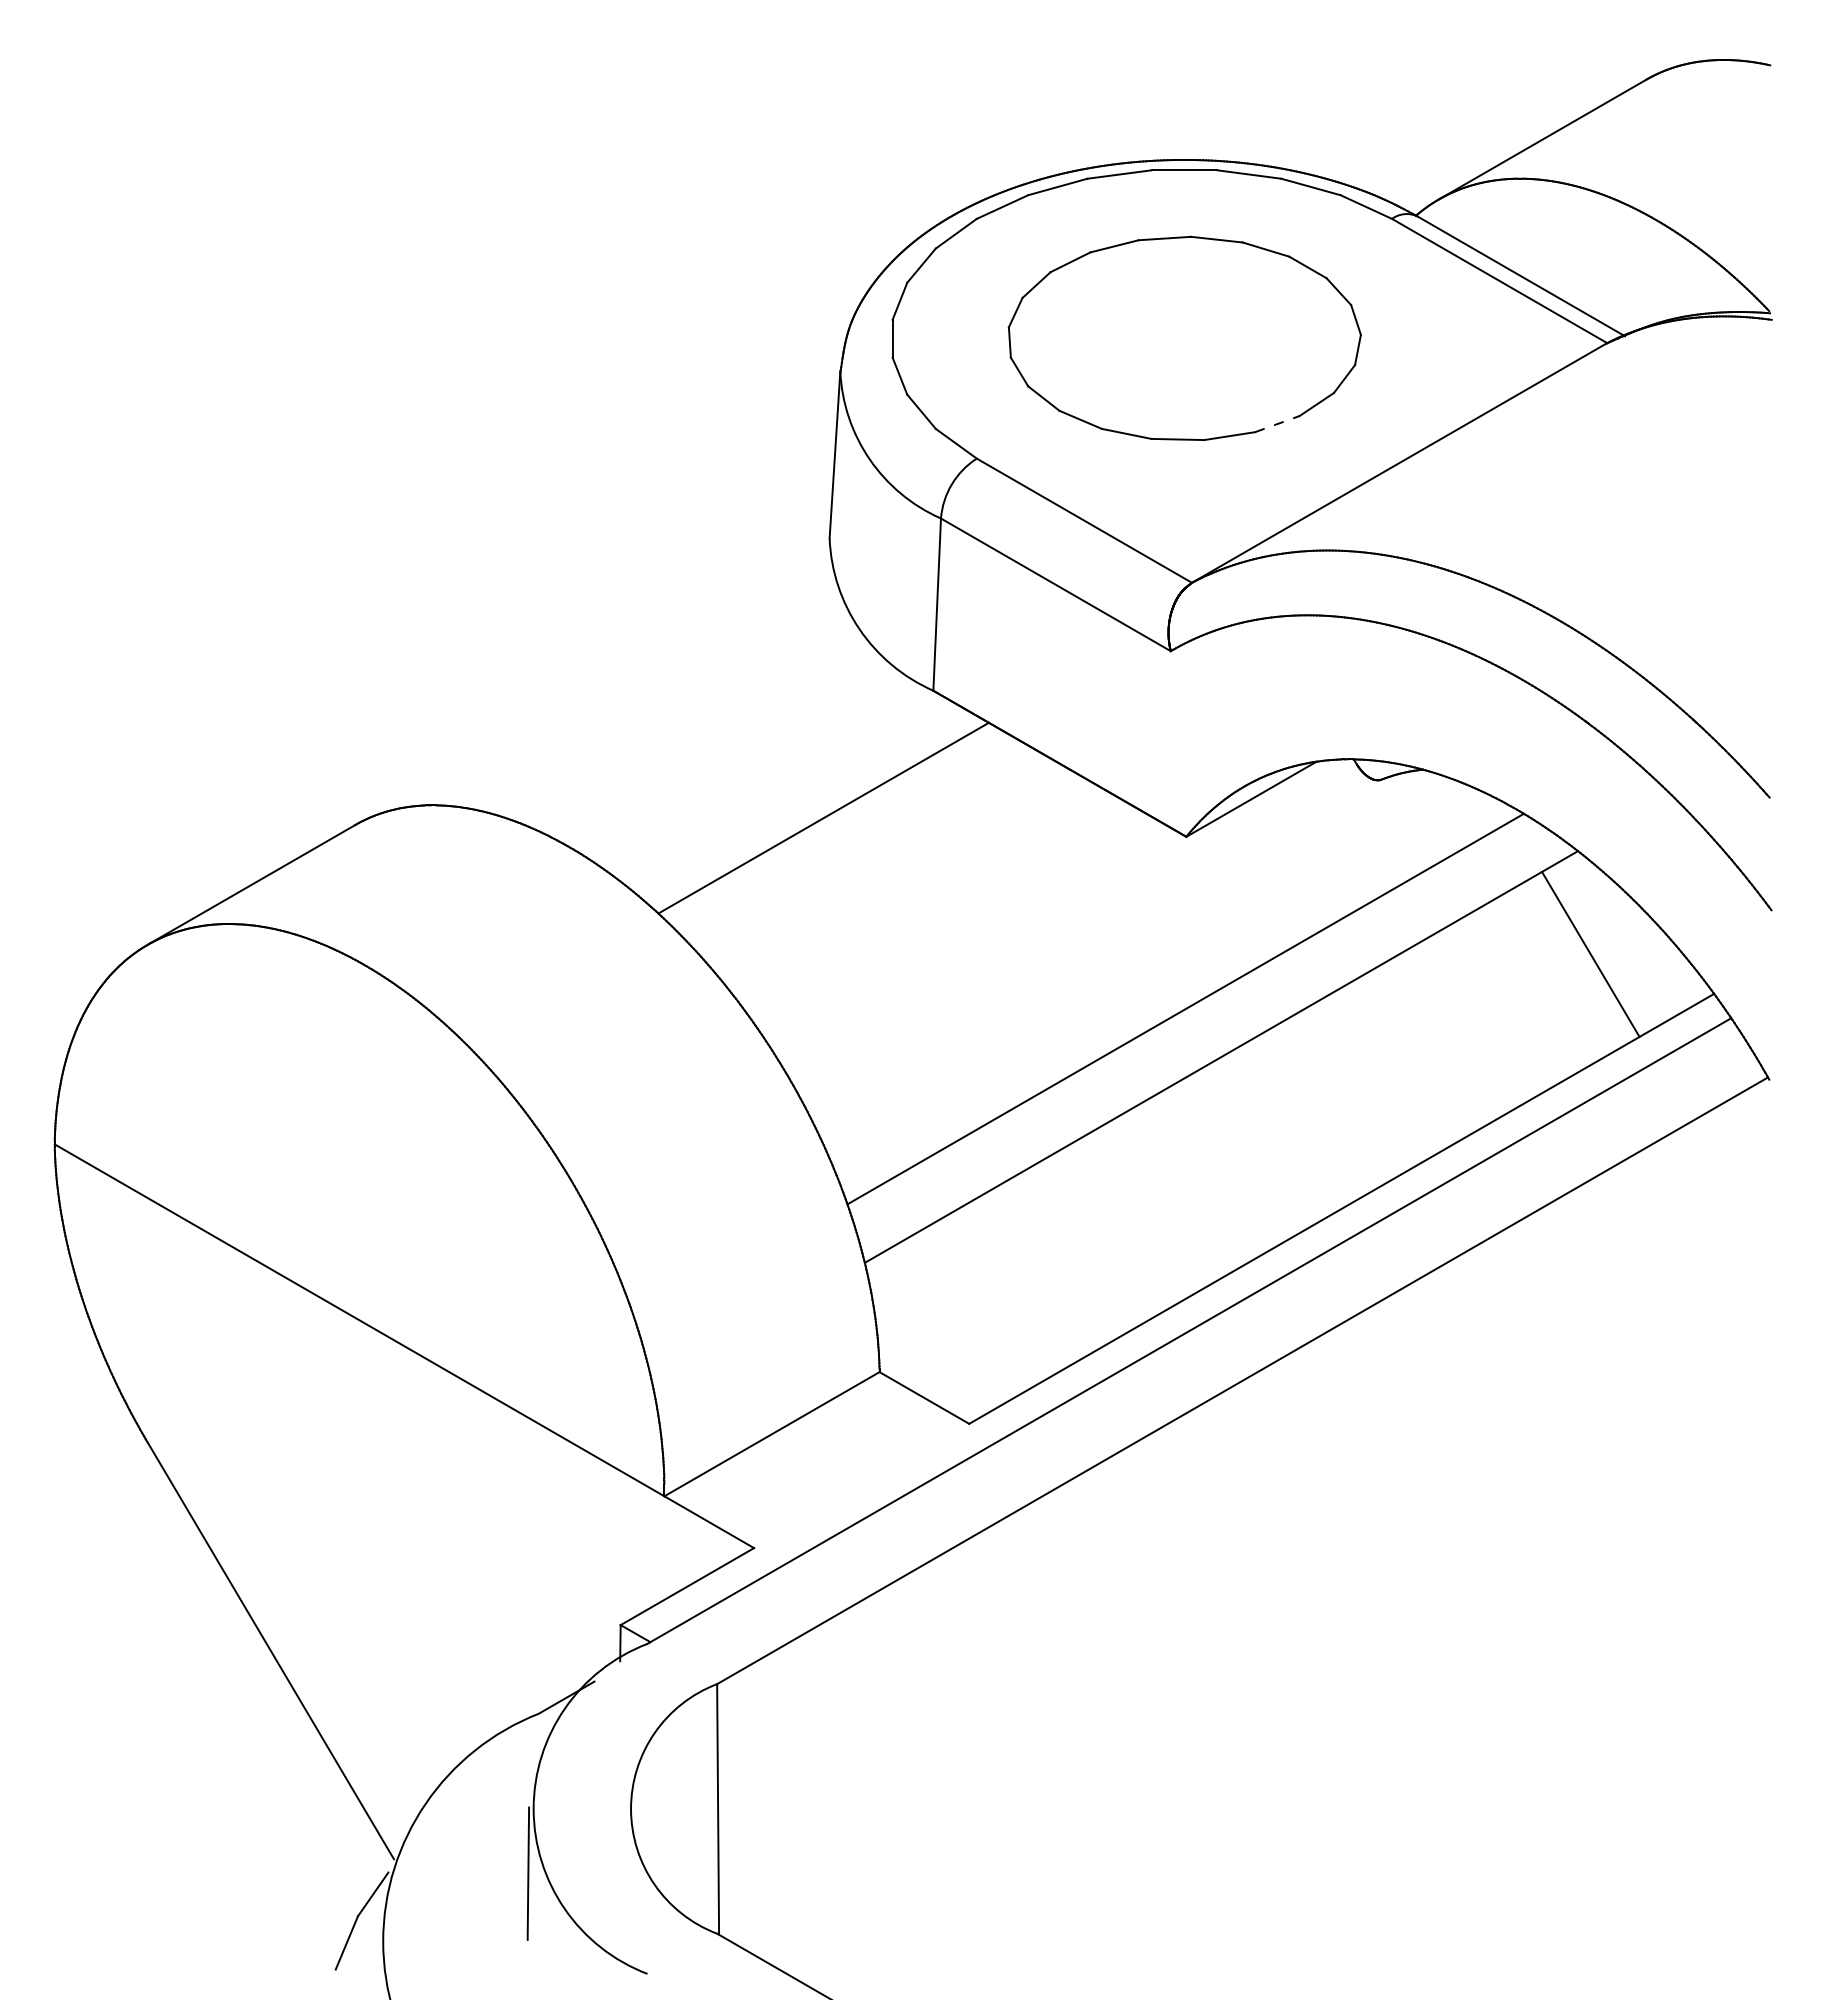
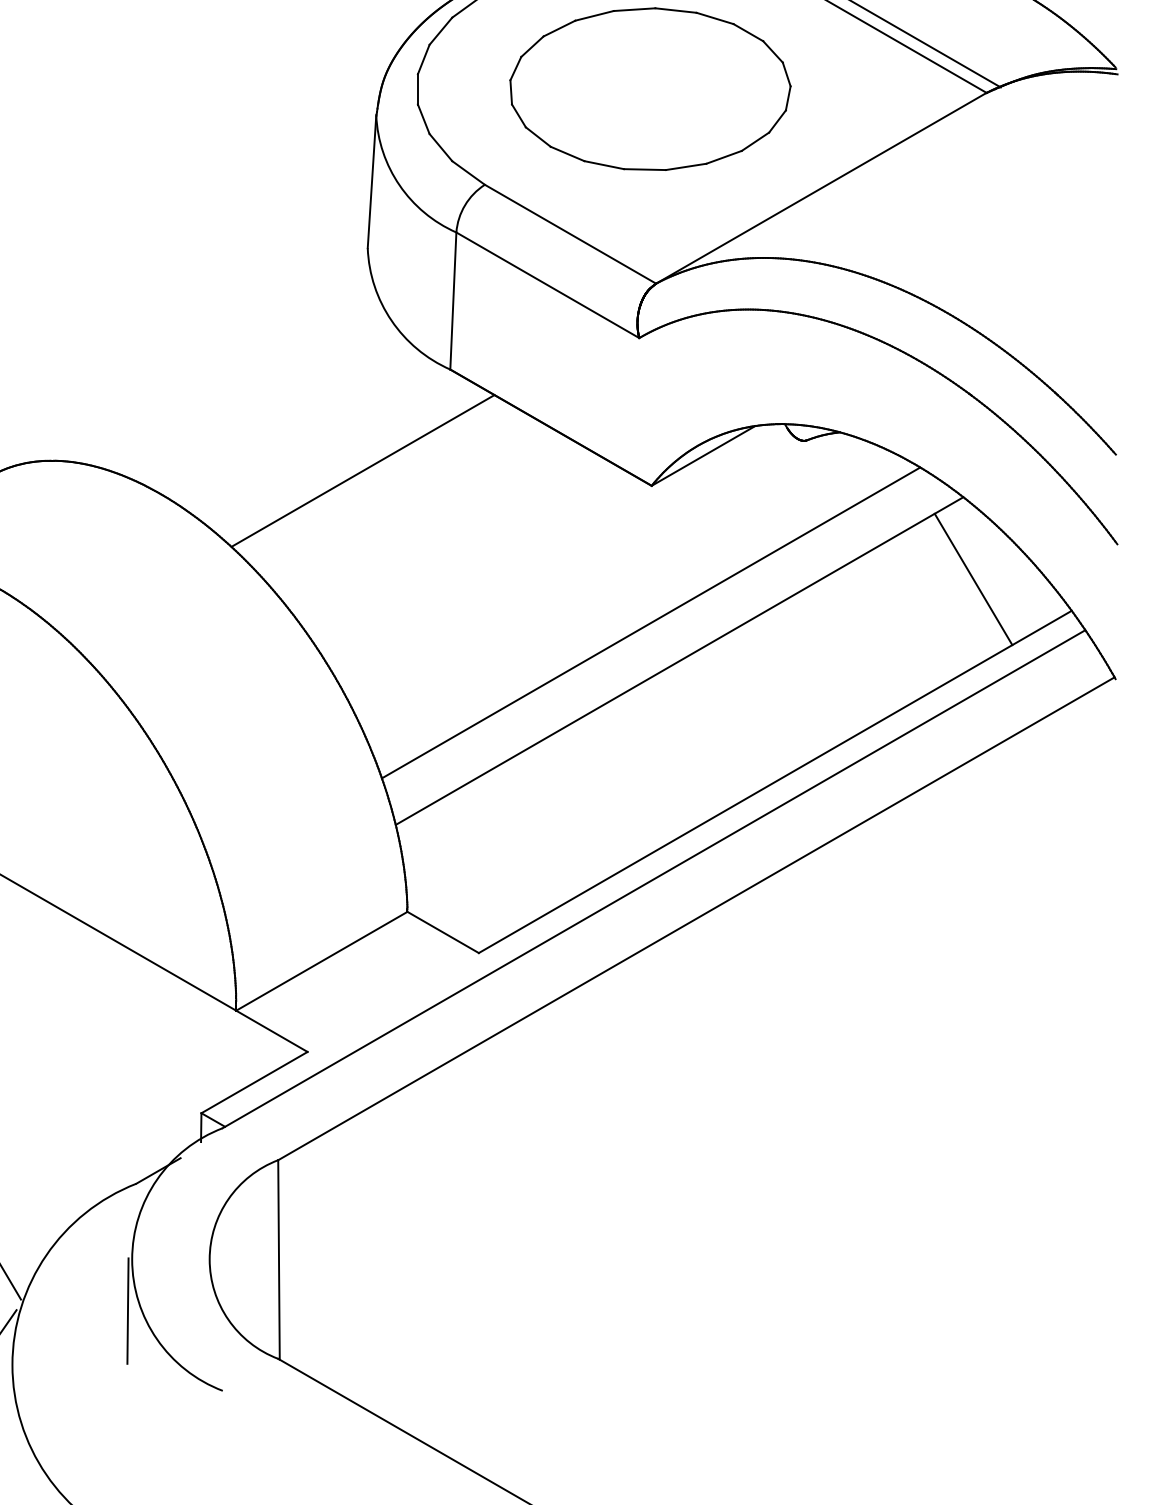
line: (1277, 424) -> (724, 157), dashed -> solid

